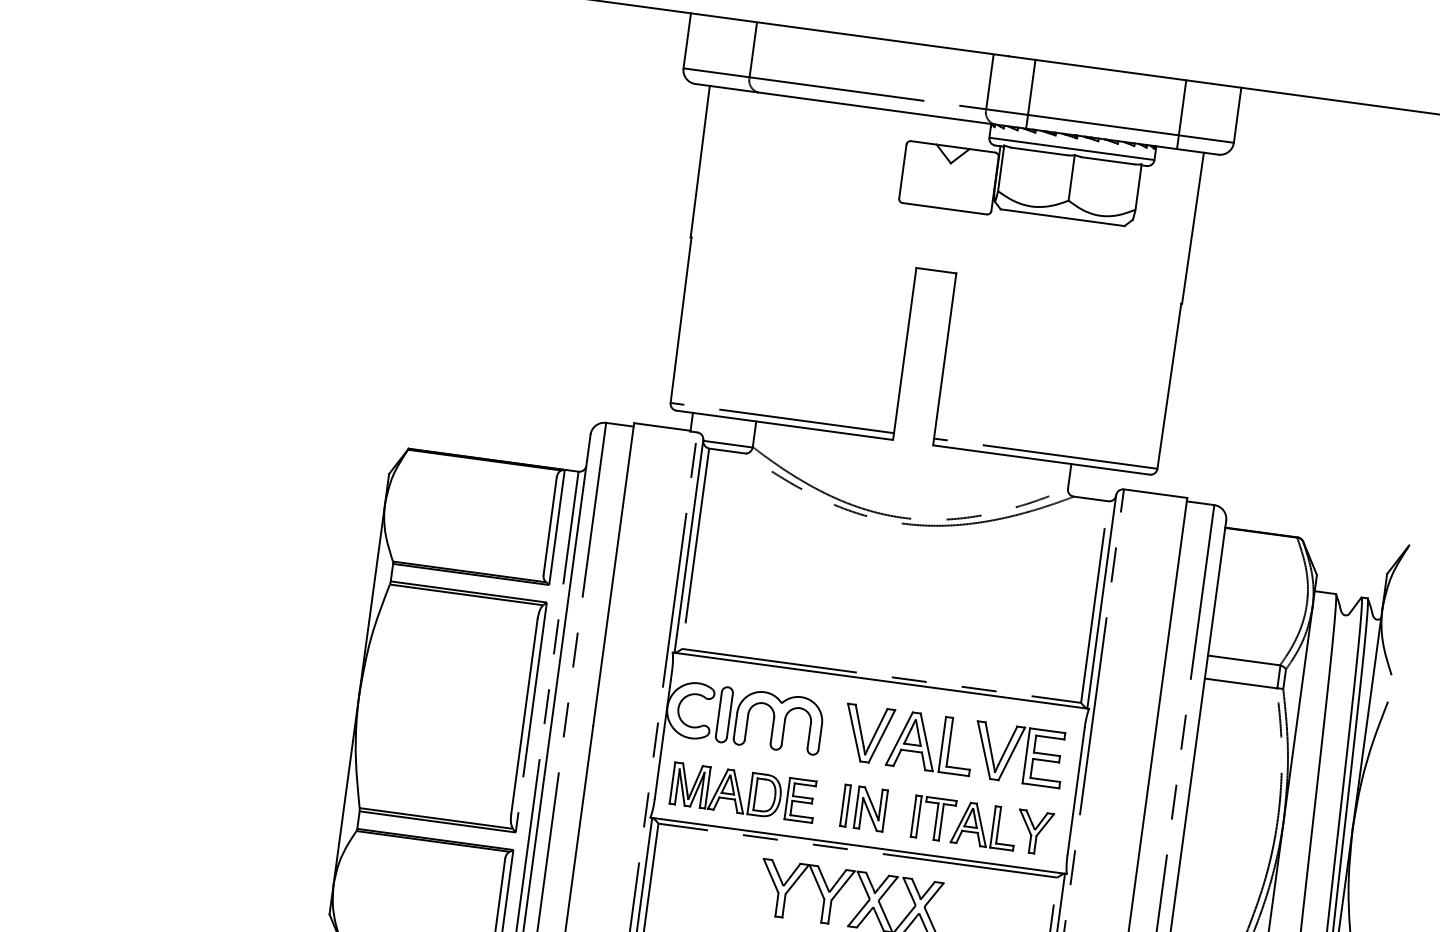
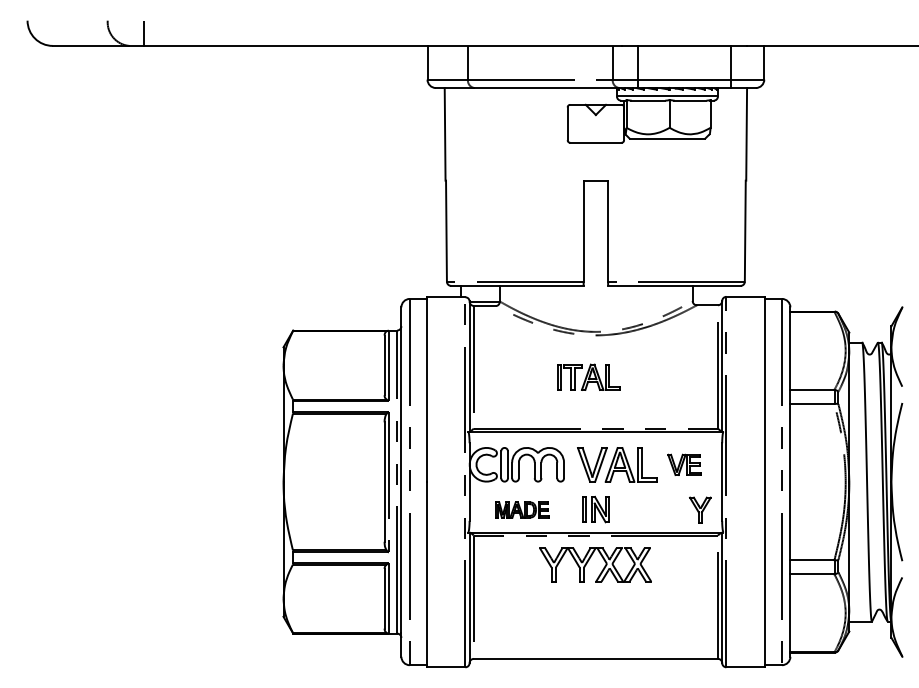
part: (1018, 754) -> (684, 464), size x0.6
part: (743, 791) -> (522, 509), size x0.6
part: (964, 821) -> (588, 376), moved

